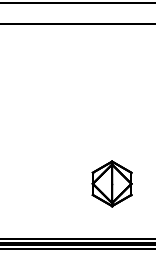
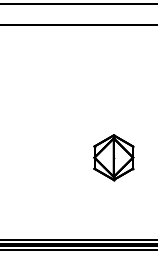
part: (111, 183) -> (113, 157), moved

